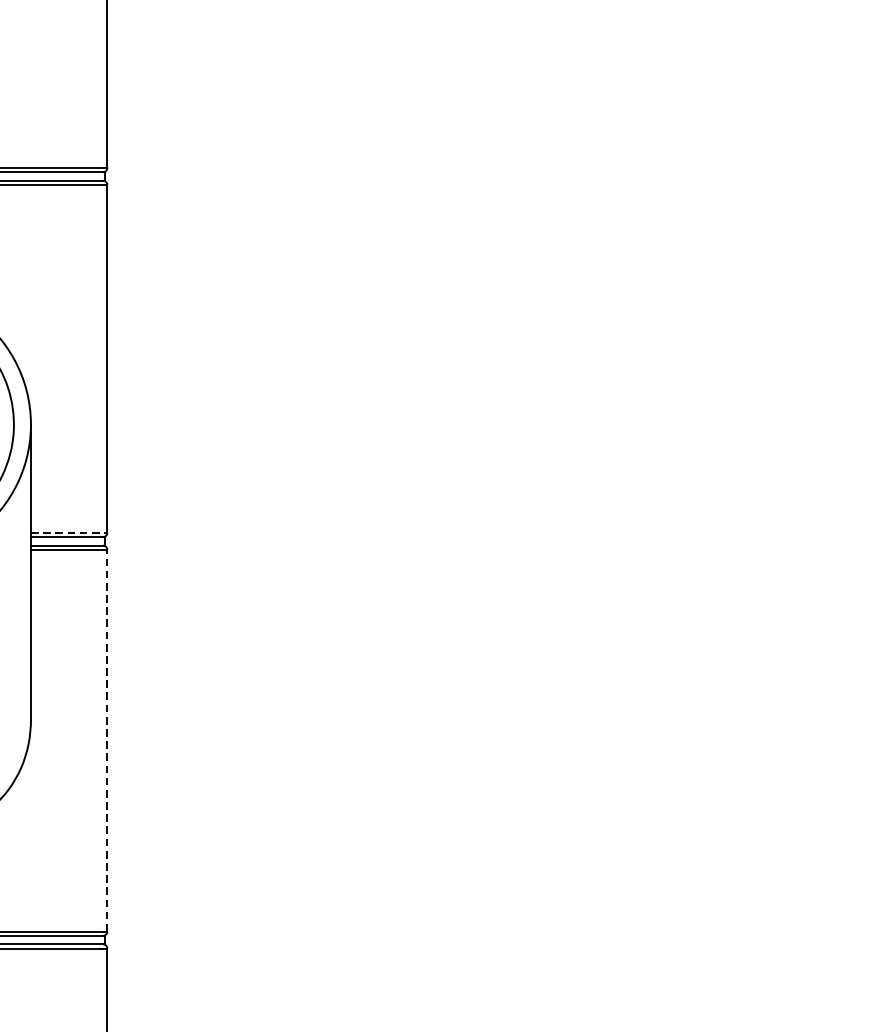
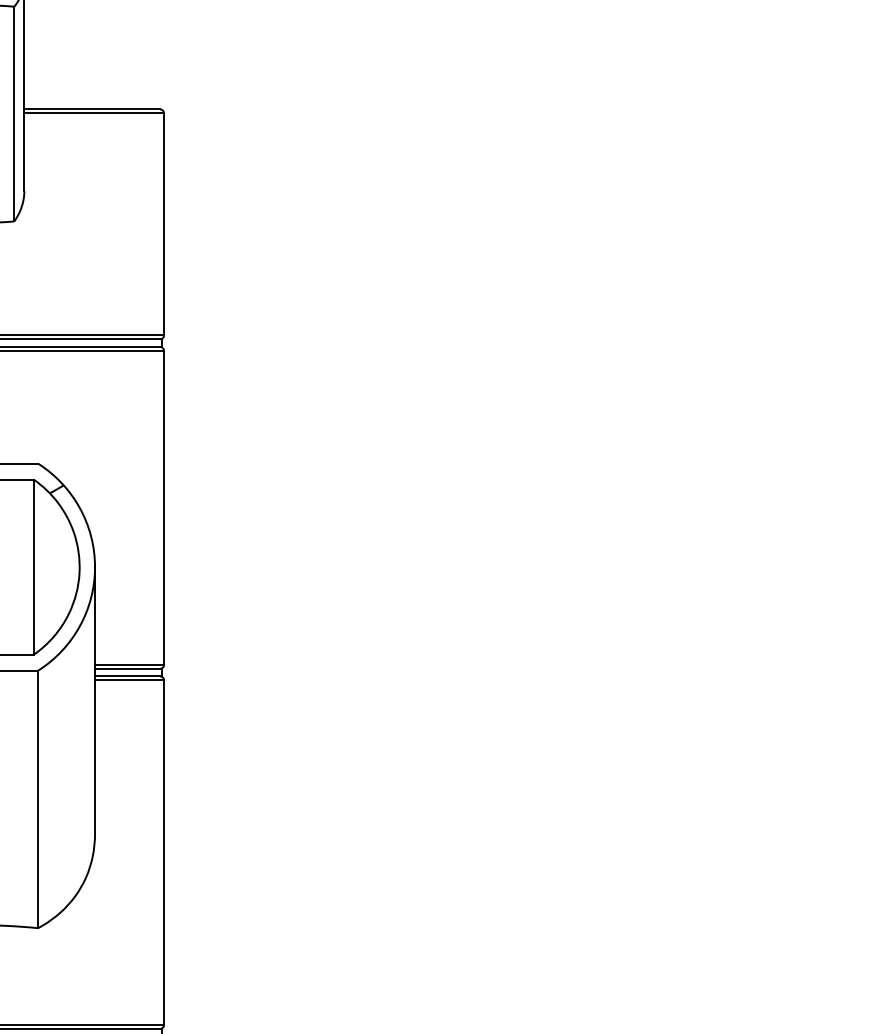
line: (70, 532) -> (130, 664), dashed -> solid
line: (107, 740) -> (164, 852), dashed -> solid

